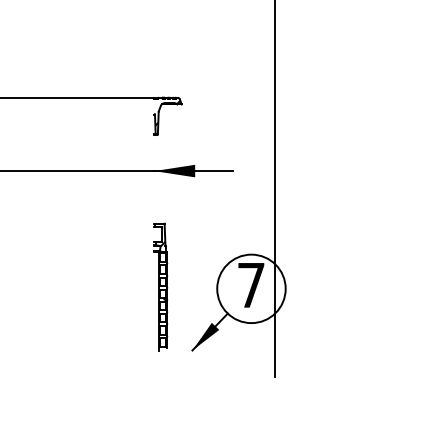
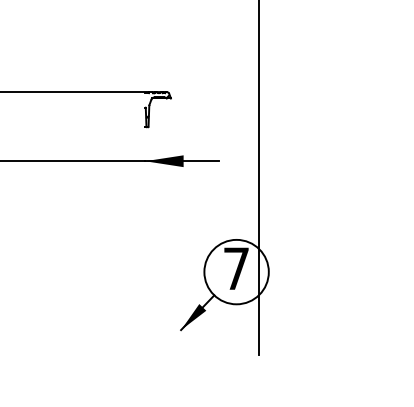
part: (160, 286) -> (150, 269), removed

